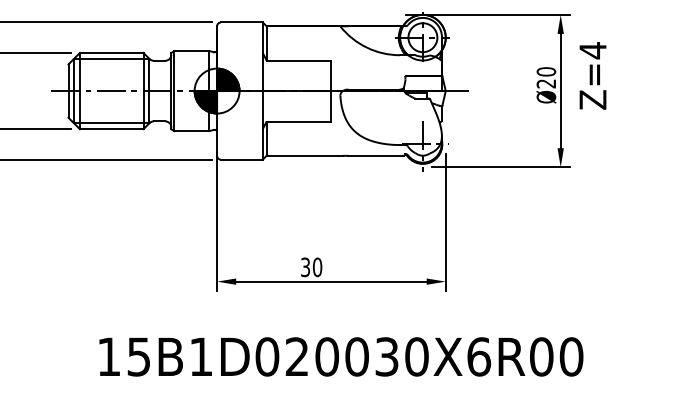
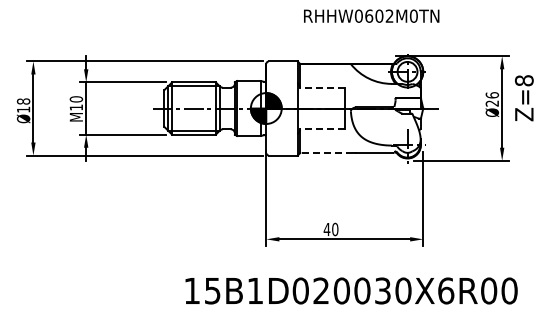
text: (591, 50) -> (523, 80), Z=4 -> Z=8
line: (298, 60) -> (322, 87), solid -> dashed
text: (545, 72) -> (491, 95), Ø20 -> Ø26
line: (298, 121) -> (322, 129), solid -> dashed
line: (304, 155) -> (326, 152), solid -> dashed
text: (304, 267) -> (326, 229), 30 -> 40

